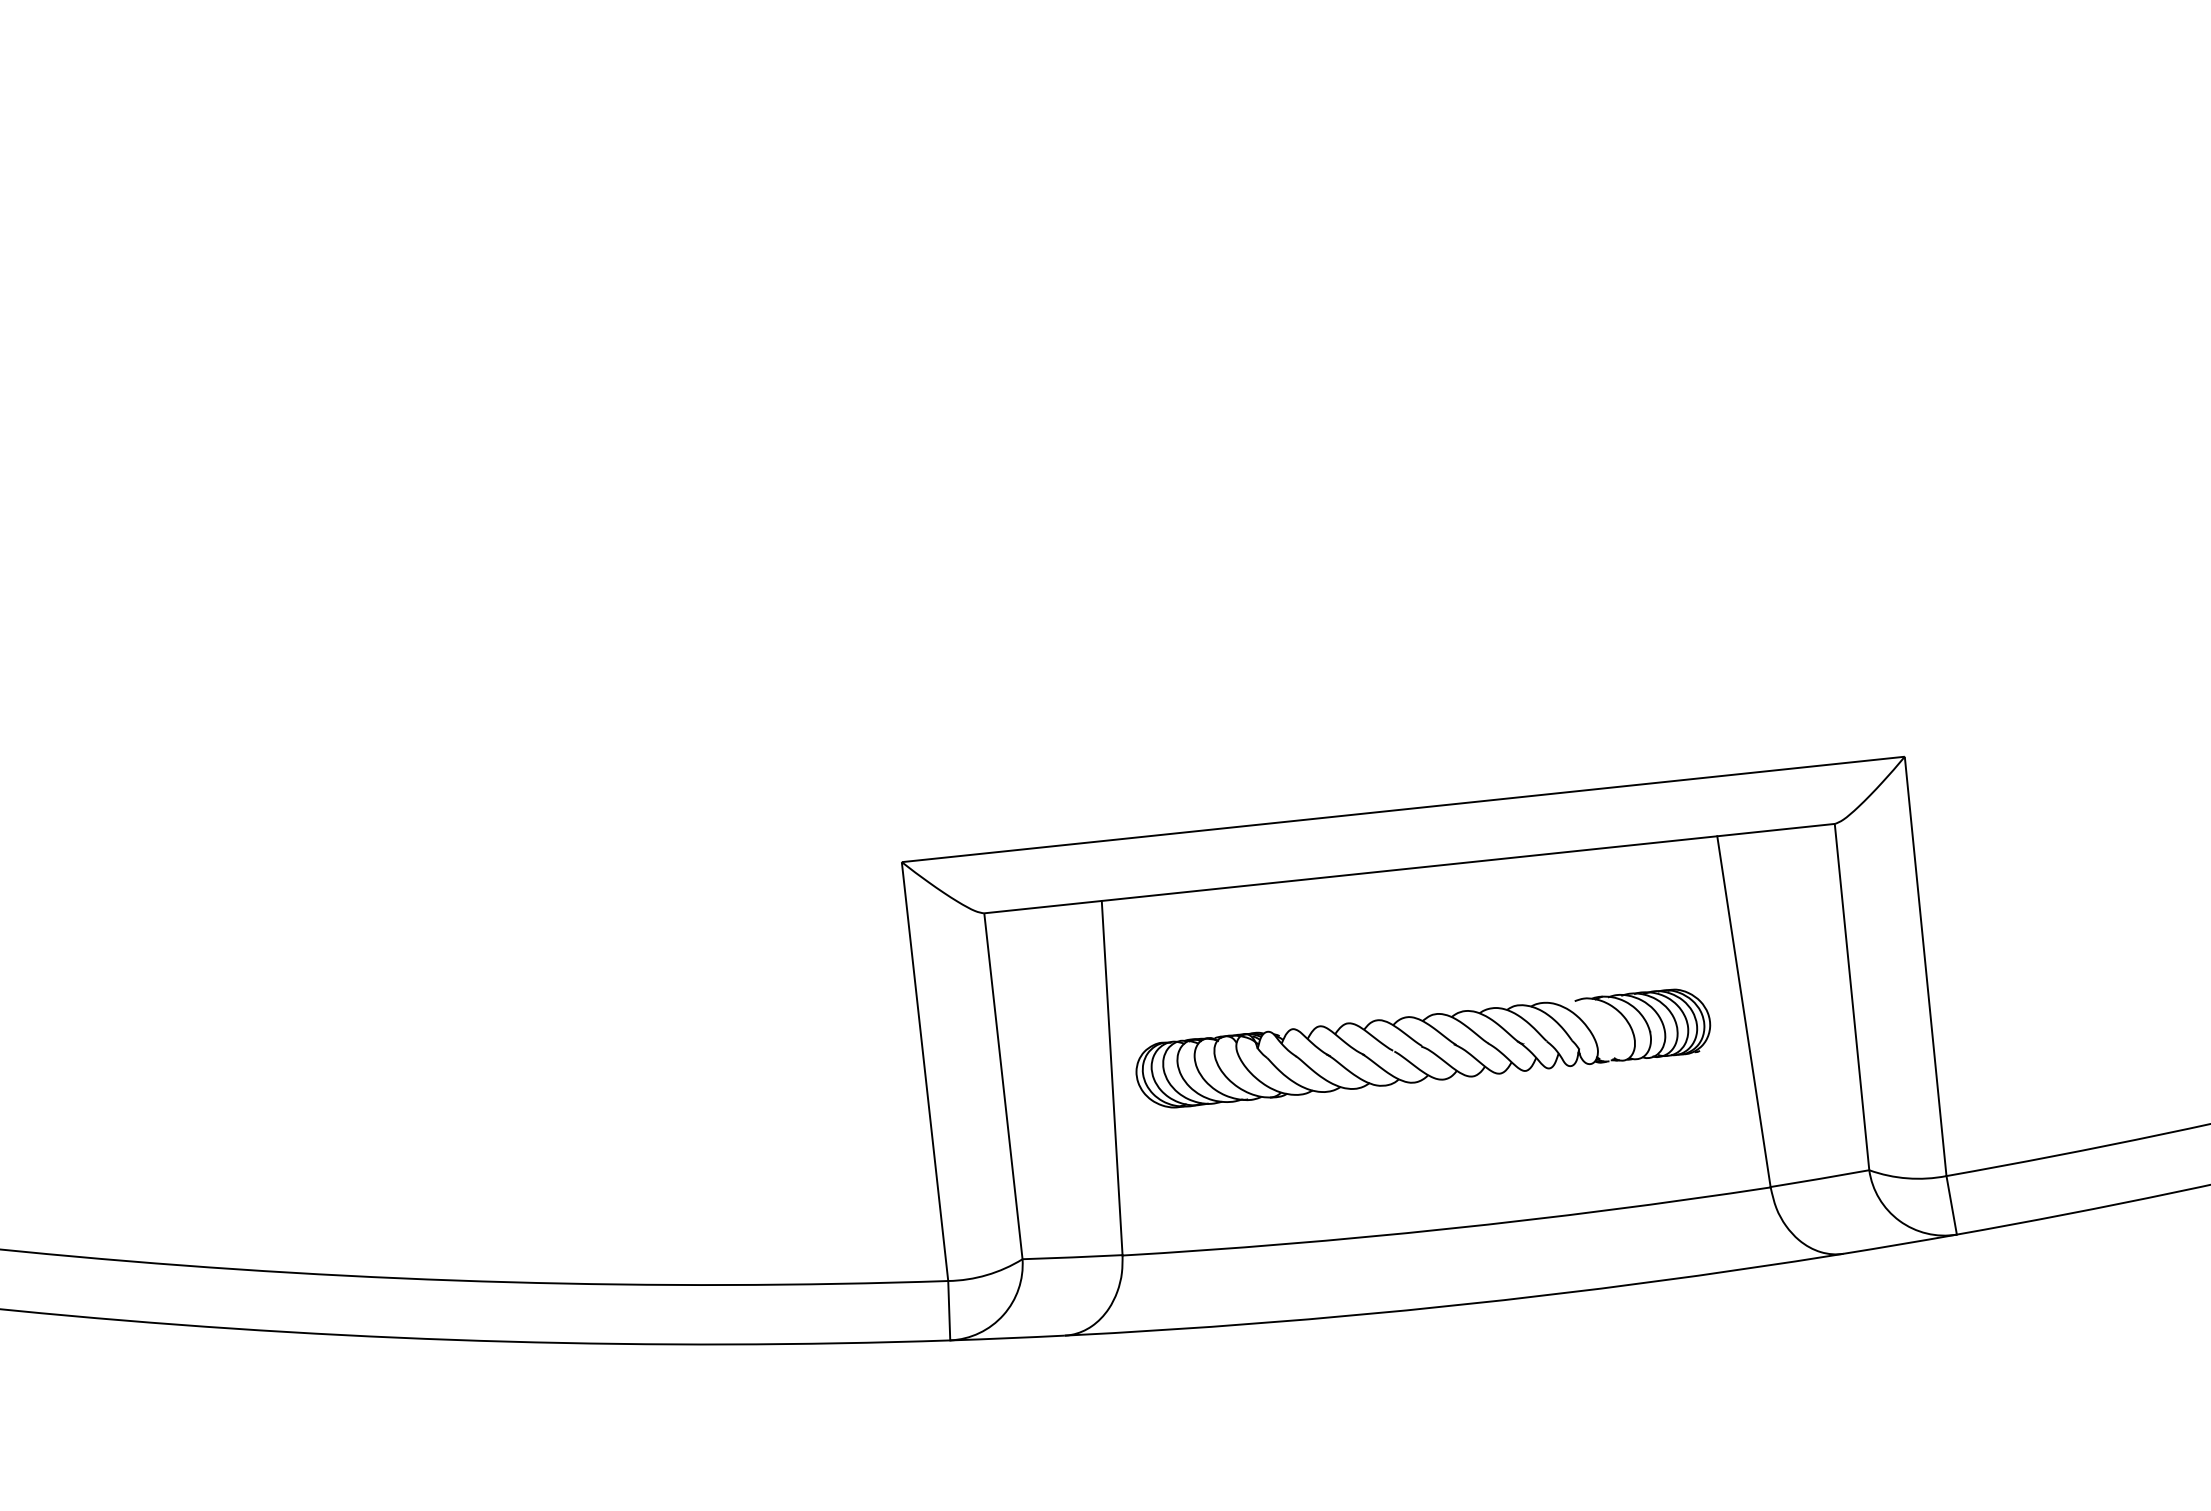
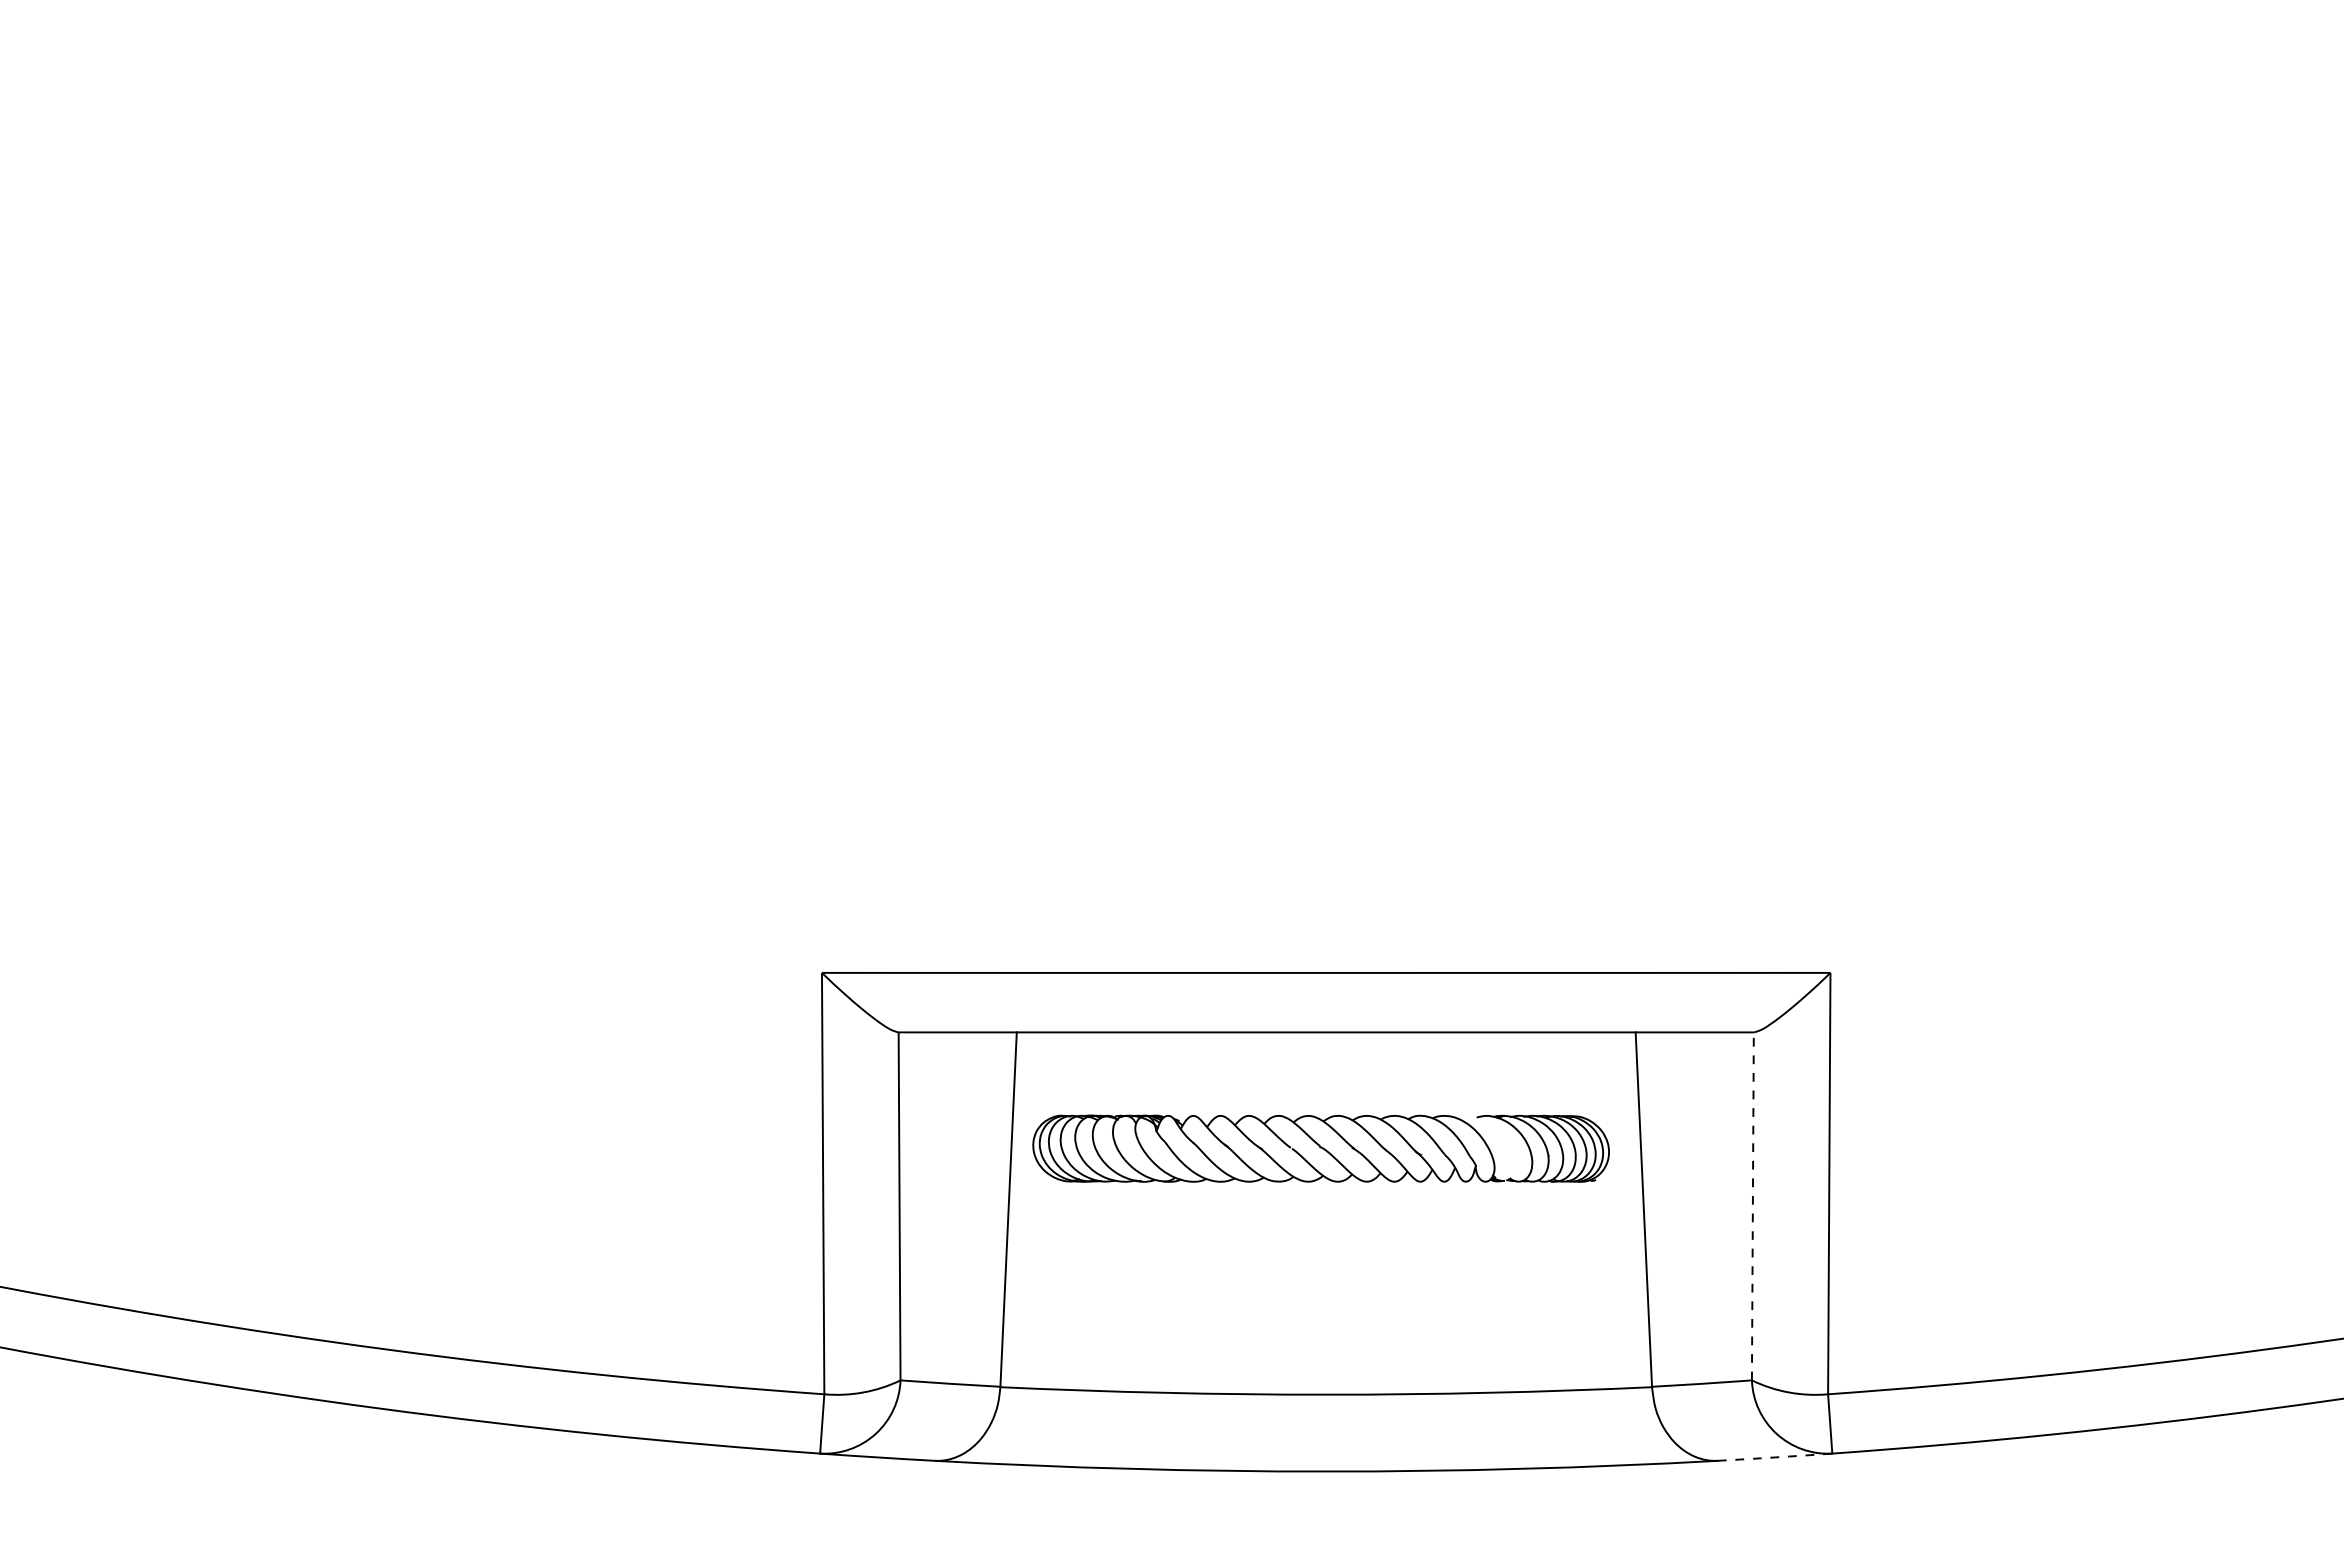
line: (1851, 997) -> (1752, 1206), solid -> dashed
part: (1422, 1048) -> (1320, 1148), moved
arc: (1900, 1244) -> (1775, 1457), solid -> dashed

